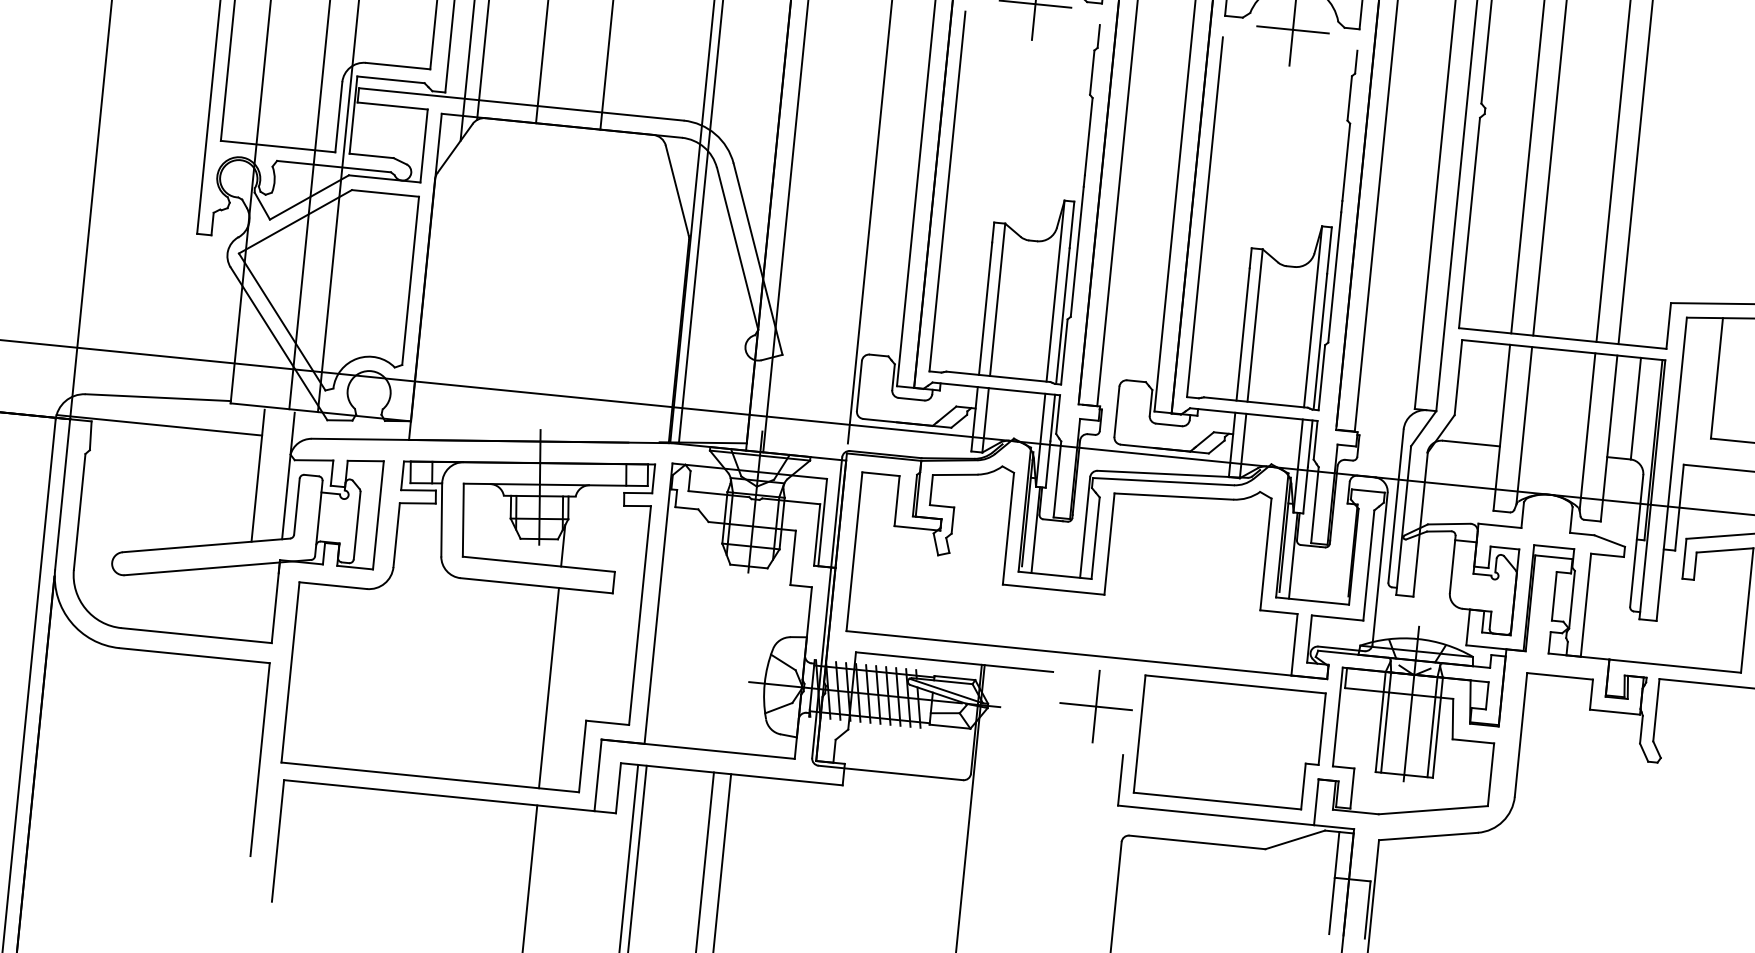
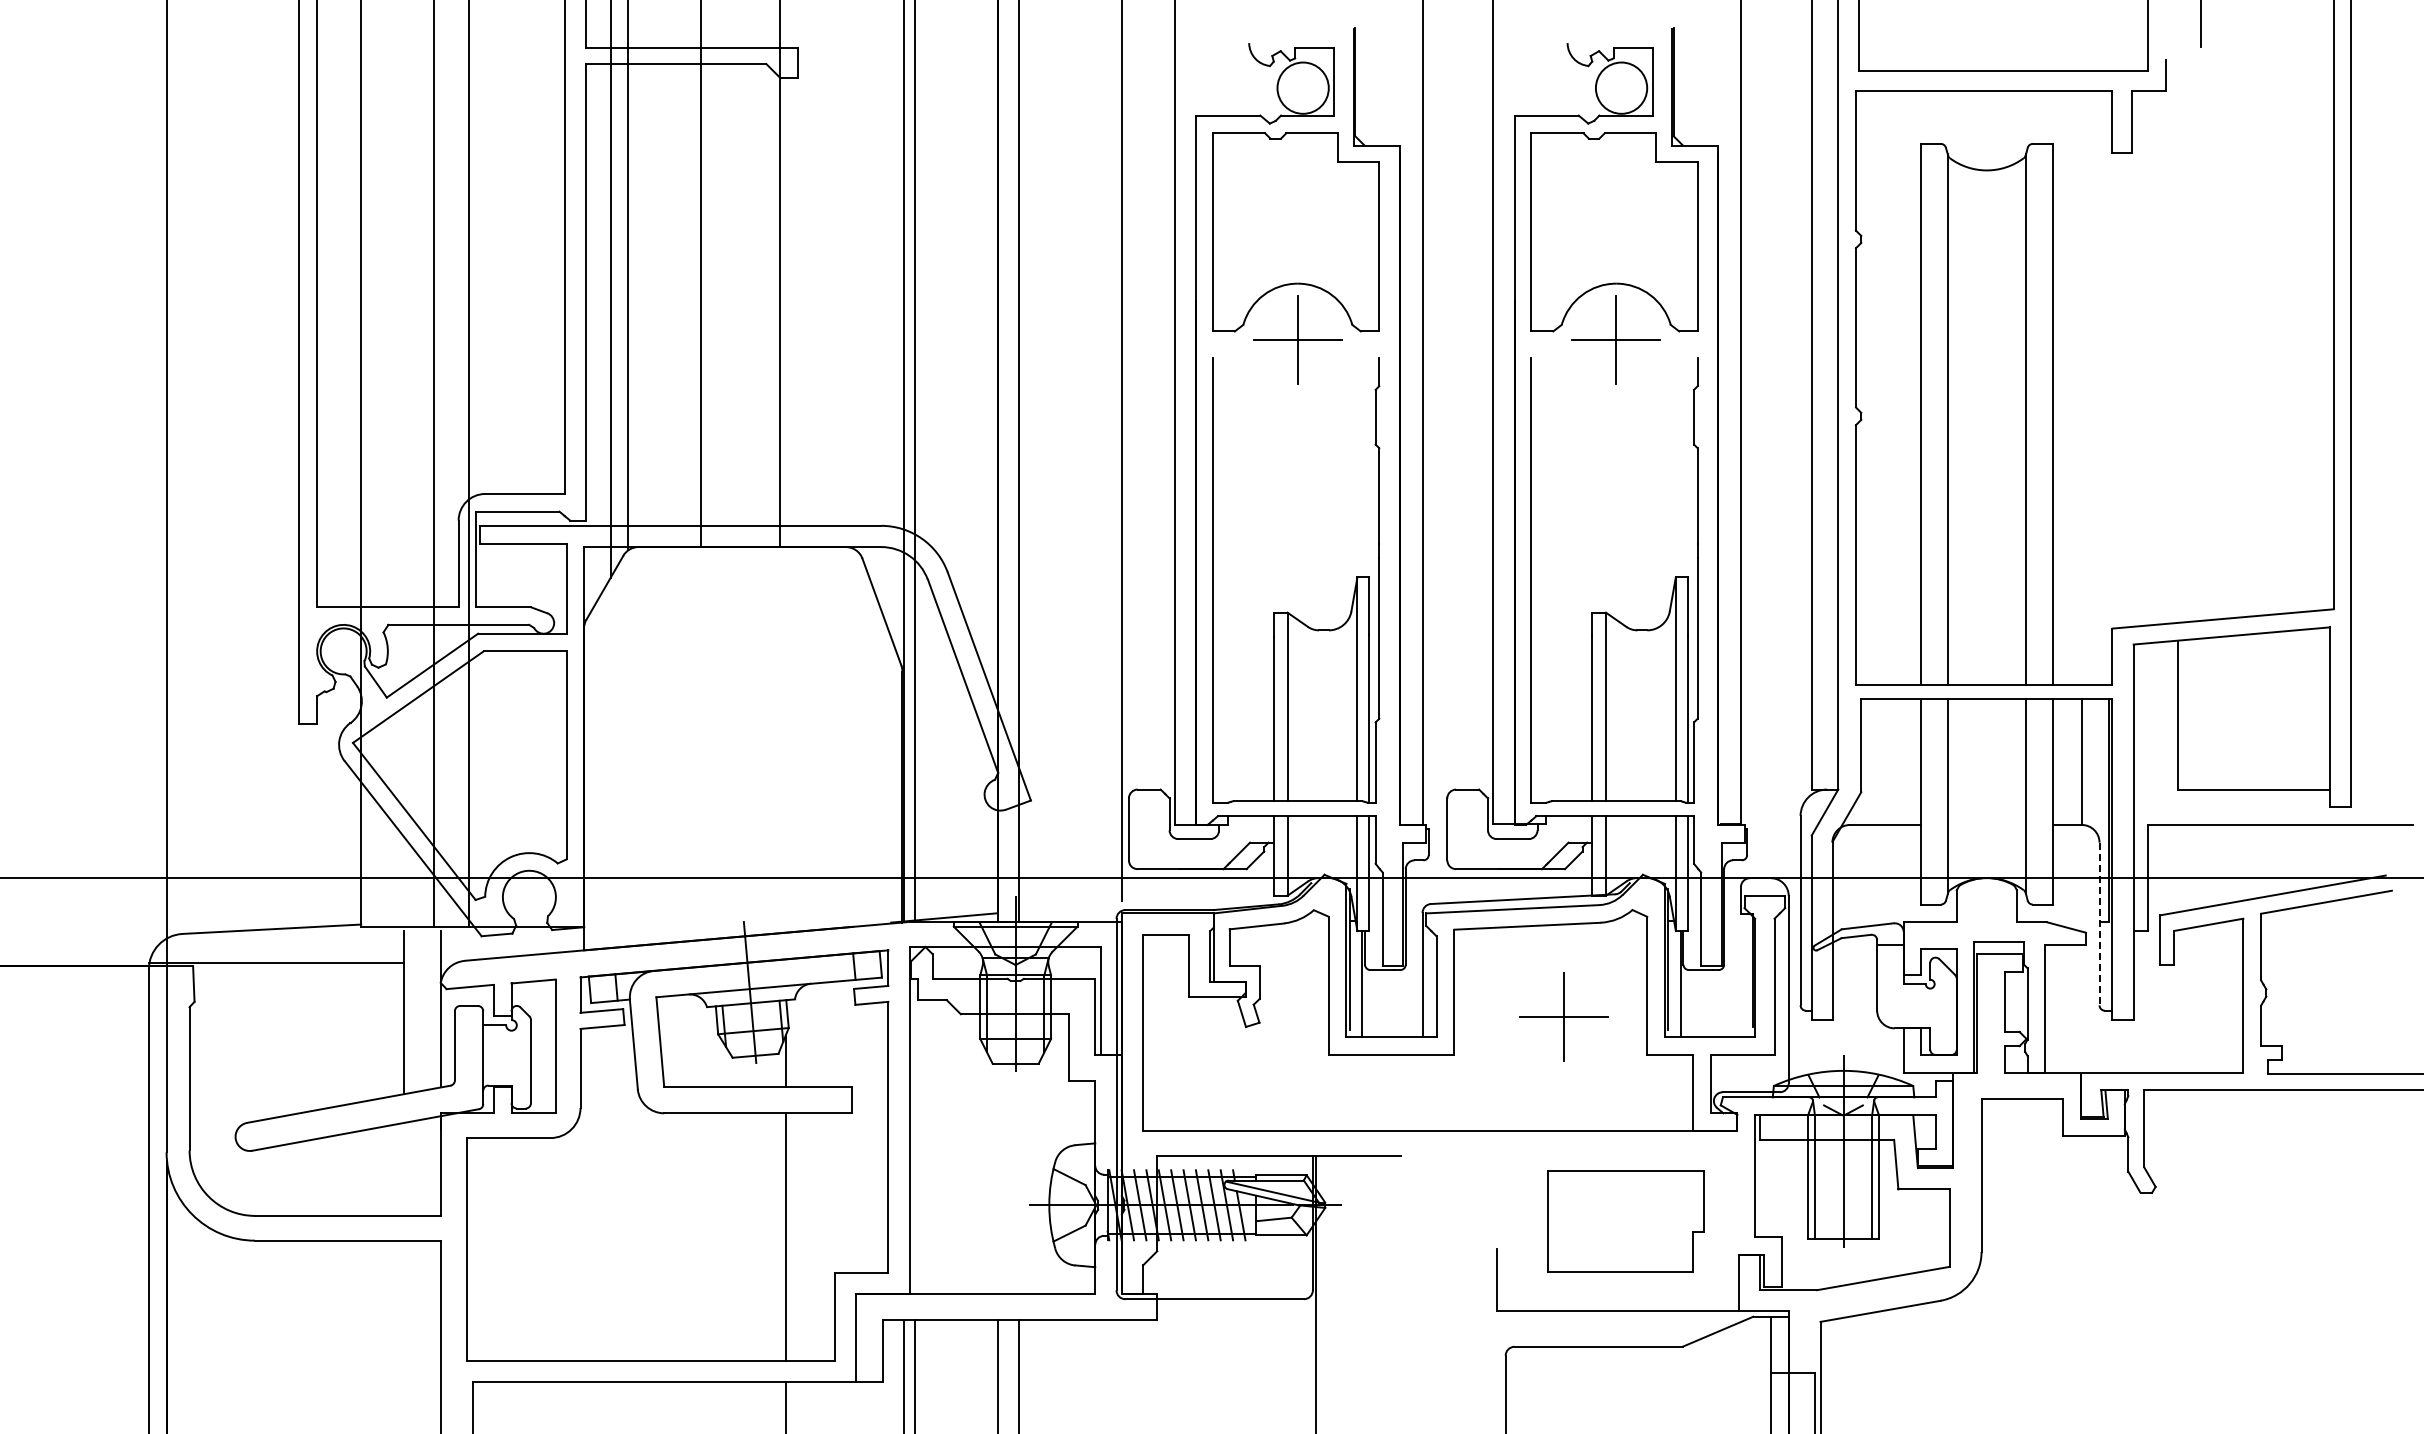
line: (1636, 541) -> (2099, 924), solid -> dashed
part: (1095, 706) -> (1563, 1016), moved
part: (1229, 743) -> (1625, 1221), size x0.7

